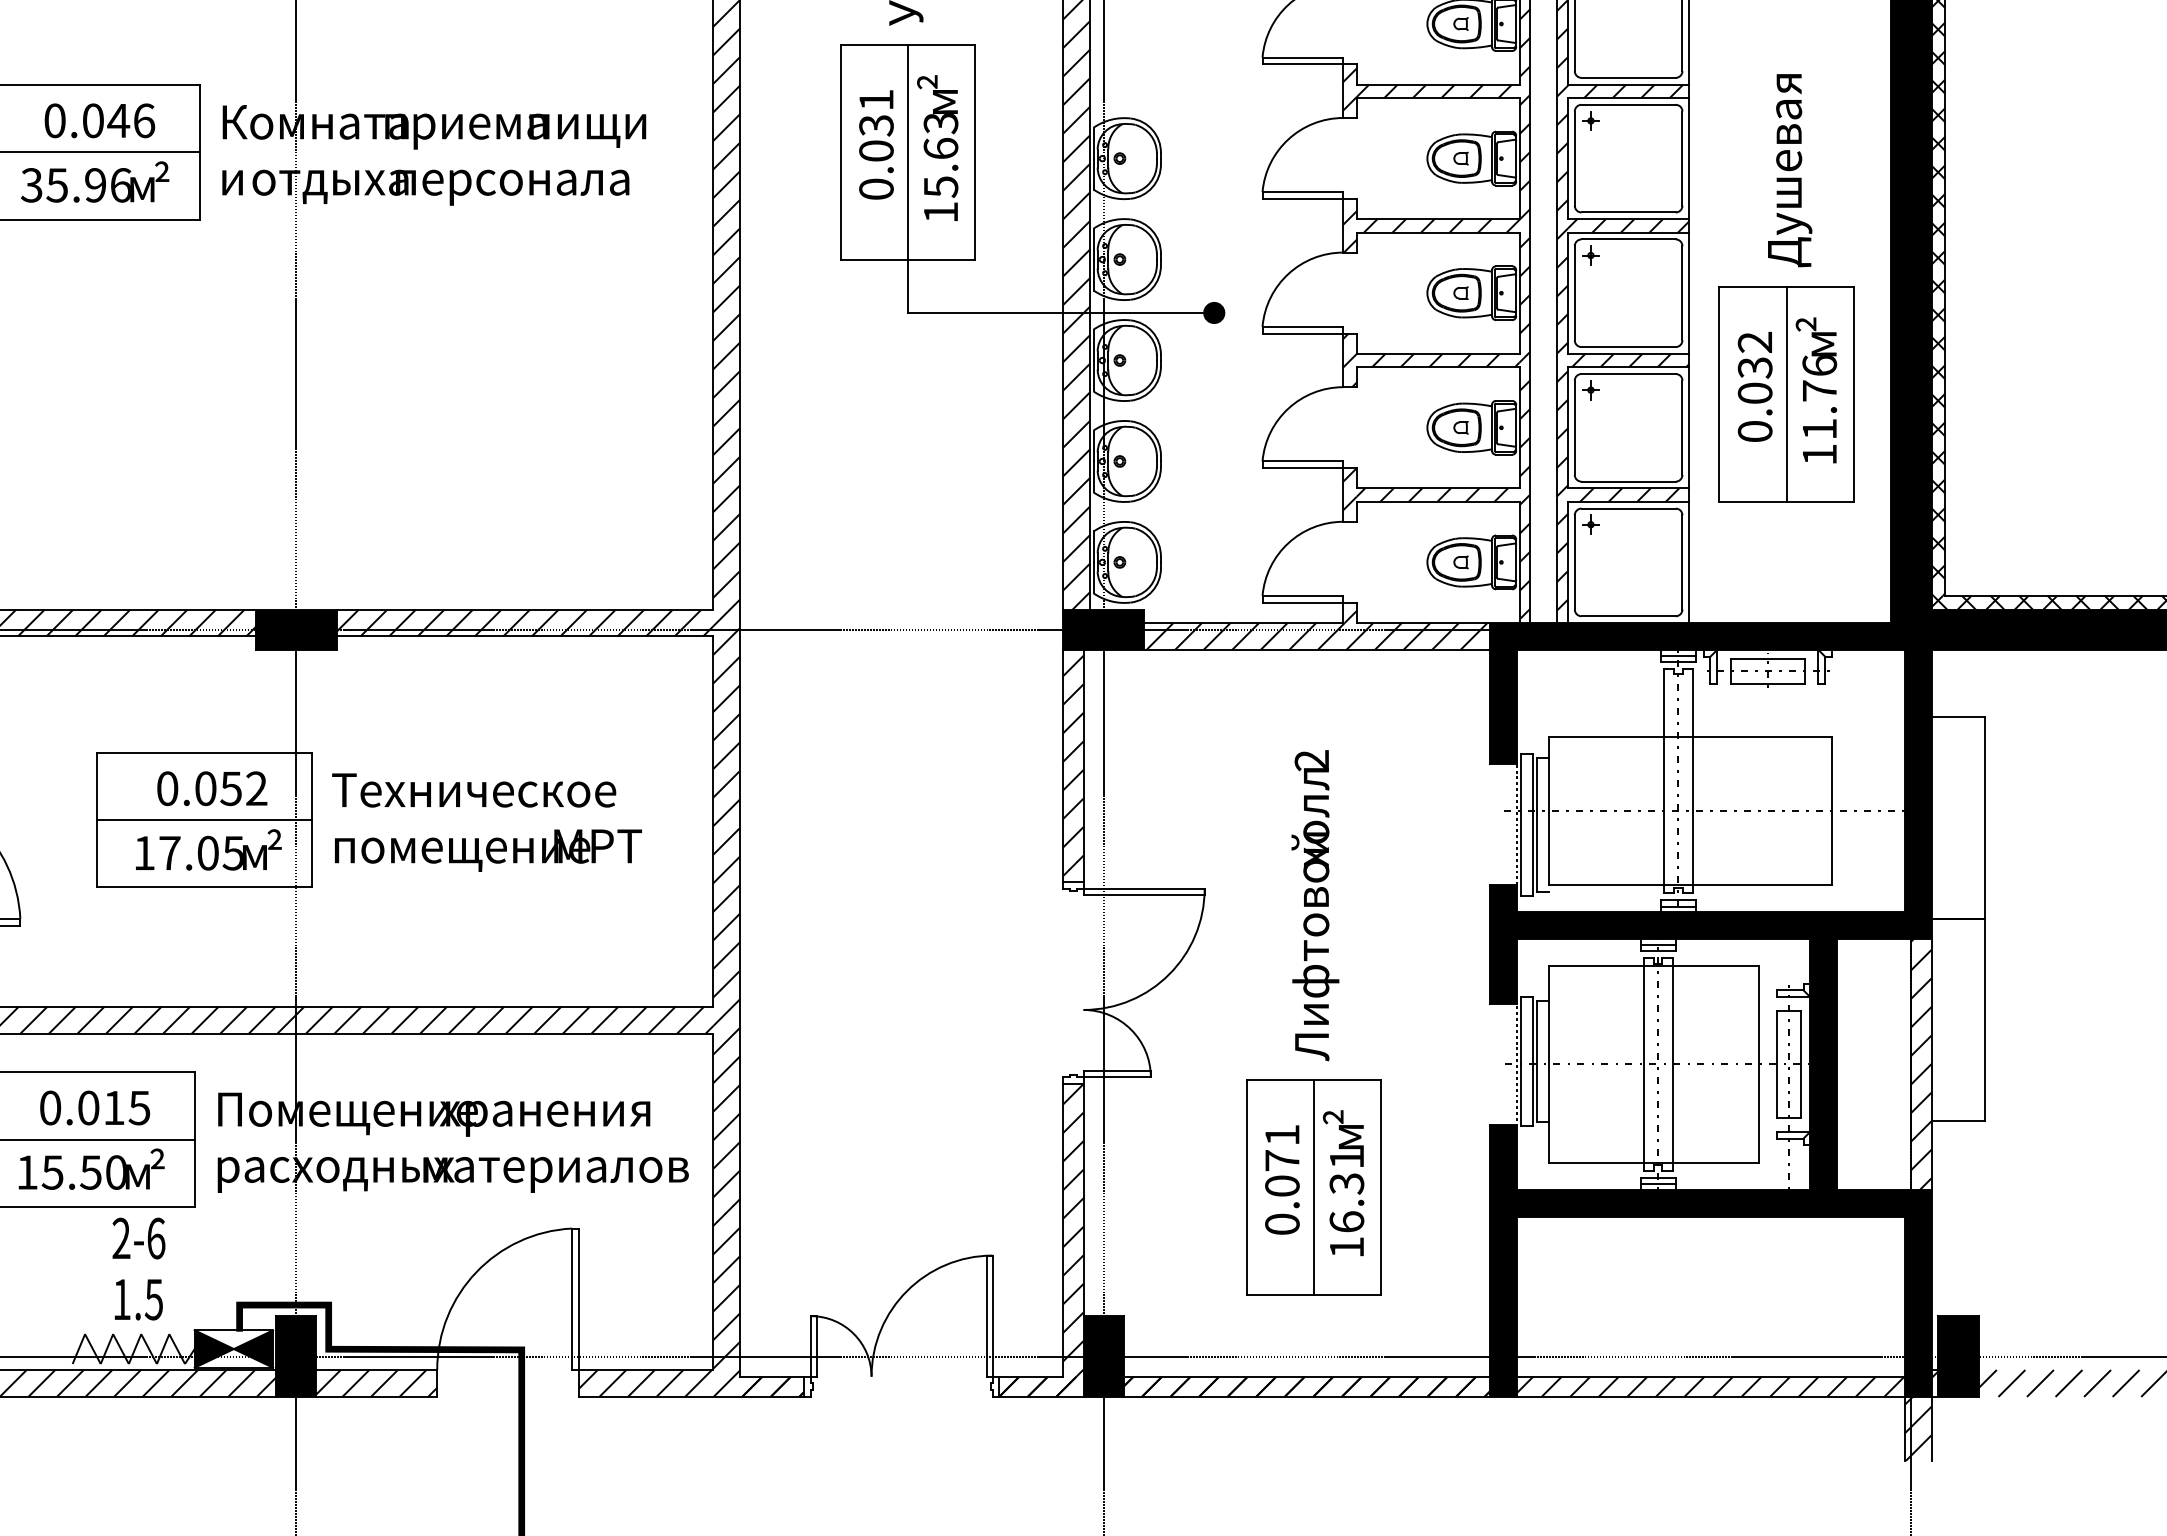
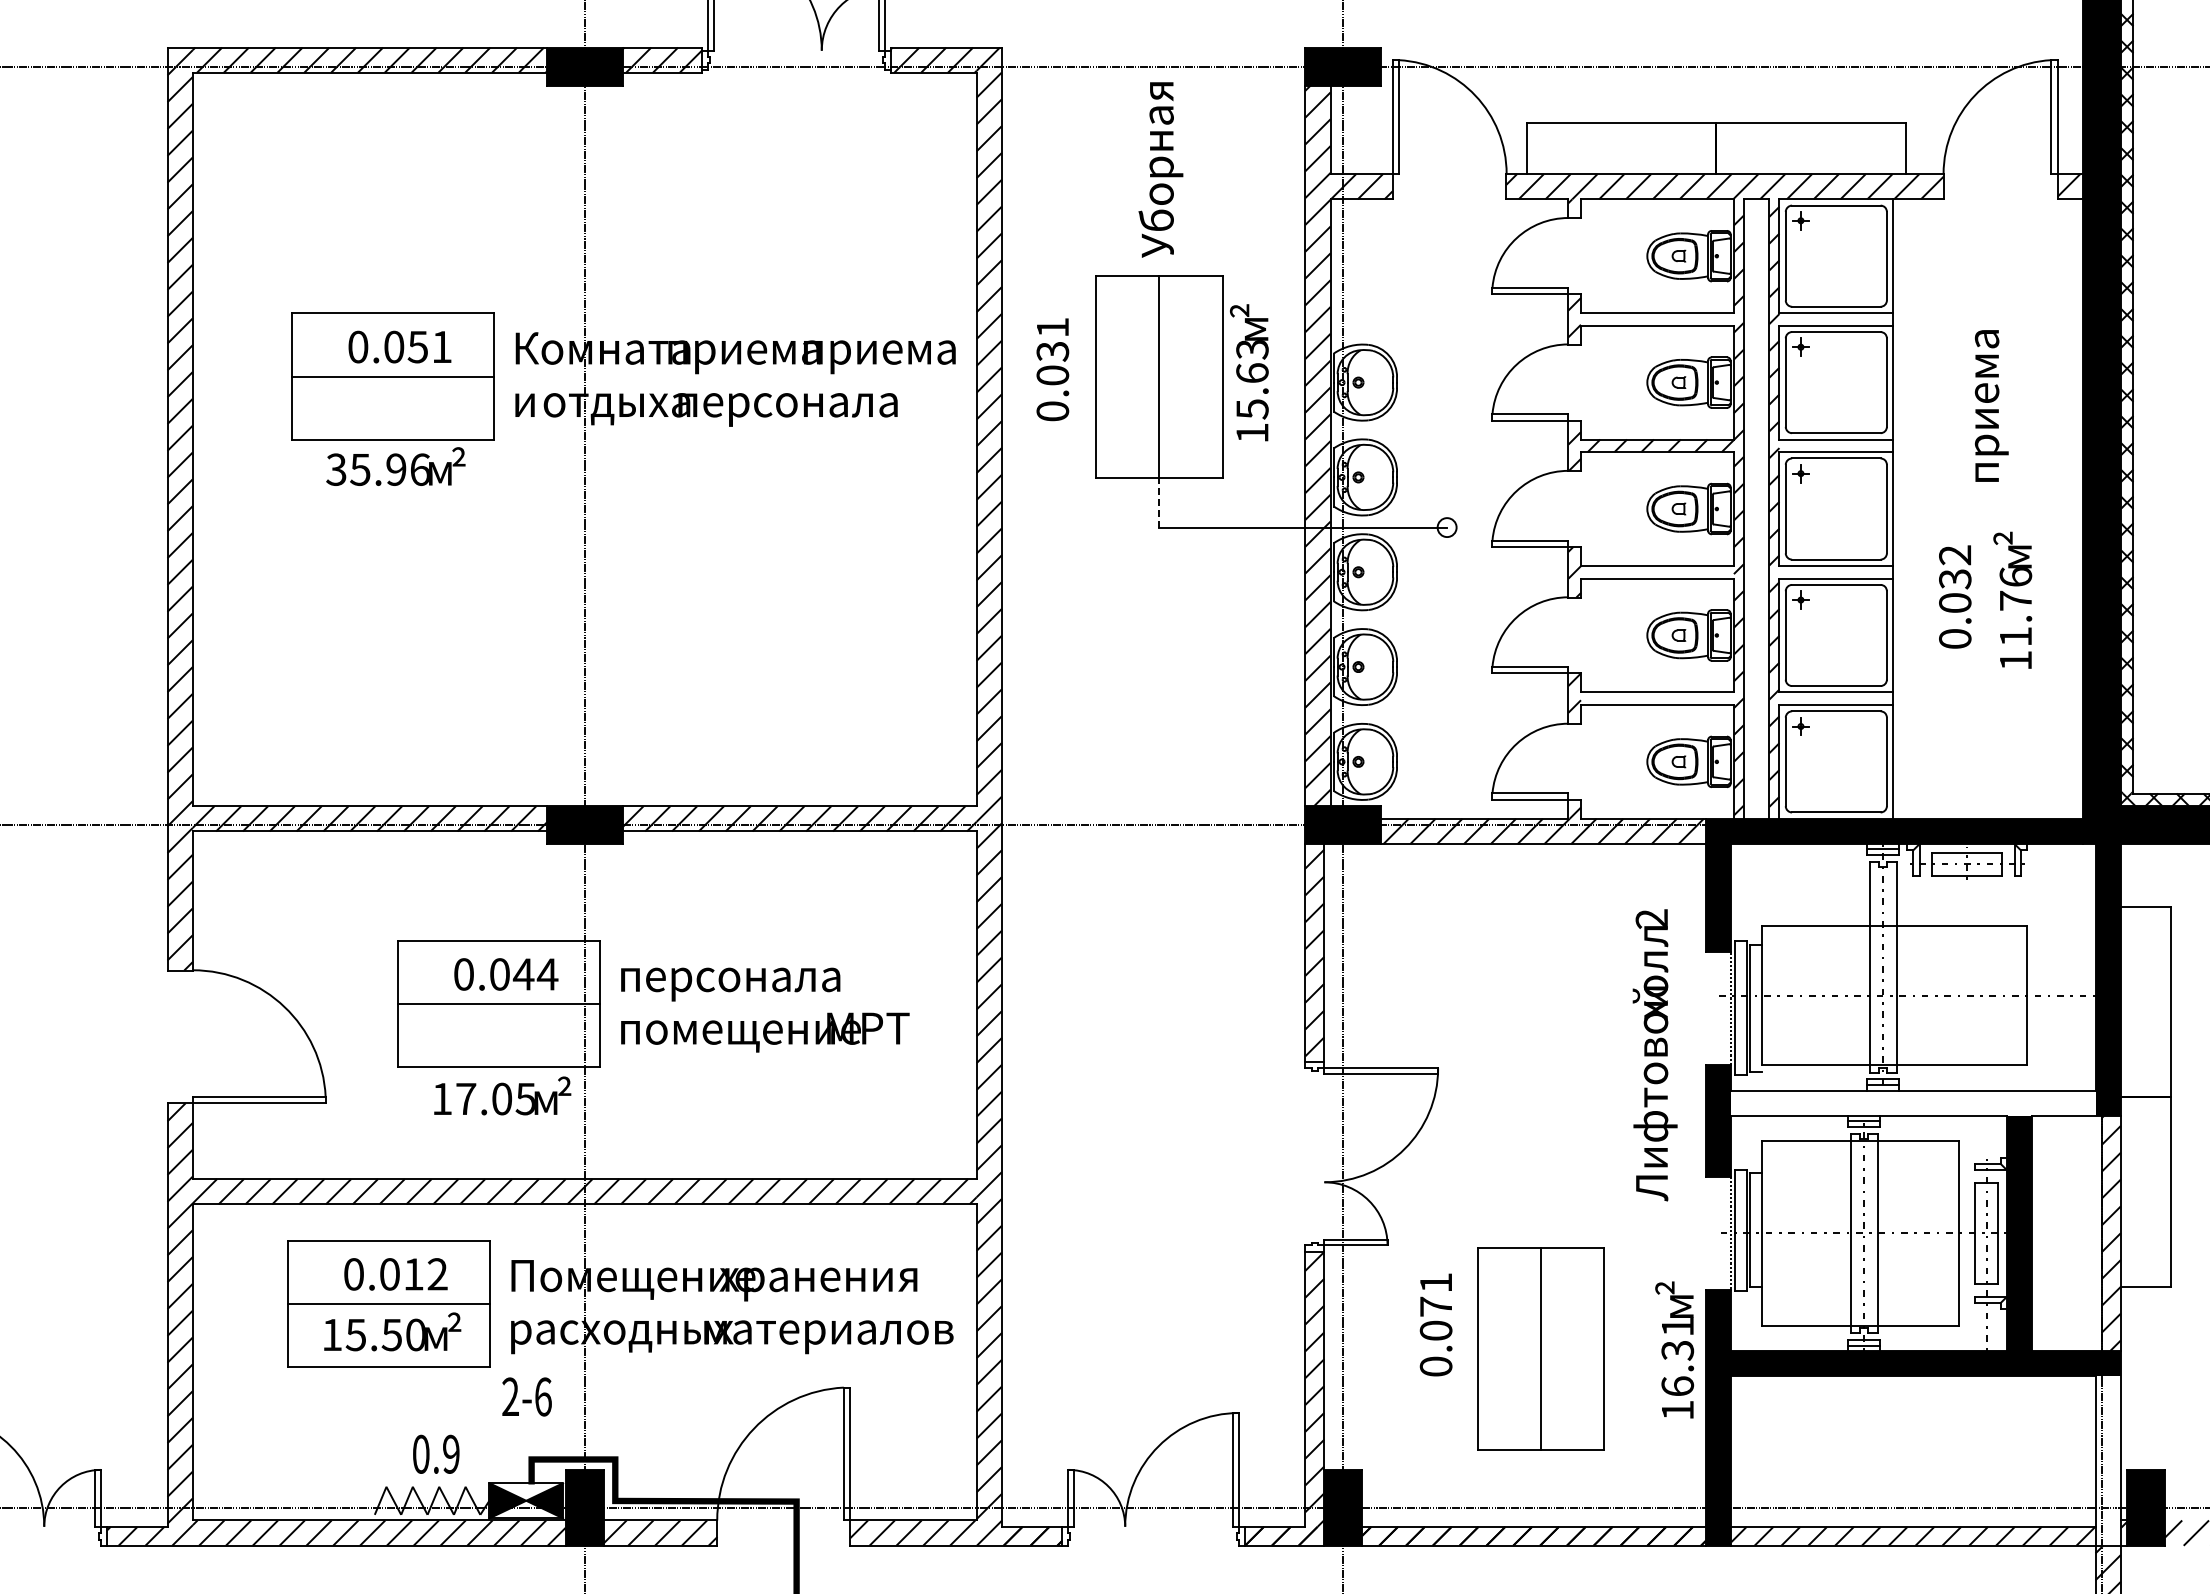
hatch: (1433, 91) -> (1653, 319), removed
hatch: (1625, 91) -> (1833, 319), removed
text: (130, 120) -> (429, 346), 0.046 -> 0.051
text: (623, 131) -> (892, 357), пищи -> приема
text: (876, 144) -> (1052, 369), moved
text: (937, 147) -> (1249, 372), moved
text: (1789, 170) -> (1987, 393), Душевая -> приема
text: (94, 181) -> (395, 466), moved
hatch: (1628, 225) -> (1836, 445), removed
line: (908, 286) -> (1159, 502), solid -> dashed
fill: (1213, 312) -> (1446, 527), removed
hatch: (1437, 359) -> (1656, 571), removed
hatch: (1630, 359) -> (1838, 571), removed
part: (1786, 393) -> (1984, 603), removed
hatch: (1431, 494) -> (1651, 698), removed
hatch: (1628, 494) -> (1836, 698), removed
text: (243, 788) -> (535, 974), 0.052 -> 0.044
text: (473, 795) -> (751, 980), Техническое -> персонала
text: (208, 849) -> (502, 1095), moved
text: (1314, 905) -> (1654, 1055), moved
fill: (1710, 925) -> (1913, 1102), removed
text: (139, 1108) -> (437, 1274), 0.015 -> 0.012
text: (1281, 1179) -> (1435, 1324), moved
text: (1343, 1182) -> (1674, 1349), moved
text: (138, 1238) -> (526, 1396), moved
text: (138, 1298) -> (436, 1453), 1.5 -> 0.9
fill: (1917, 1306) -> (2107, 1460), removed

